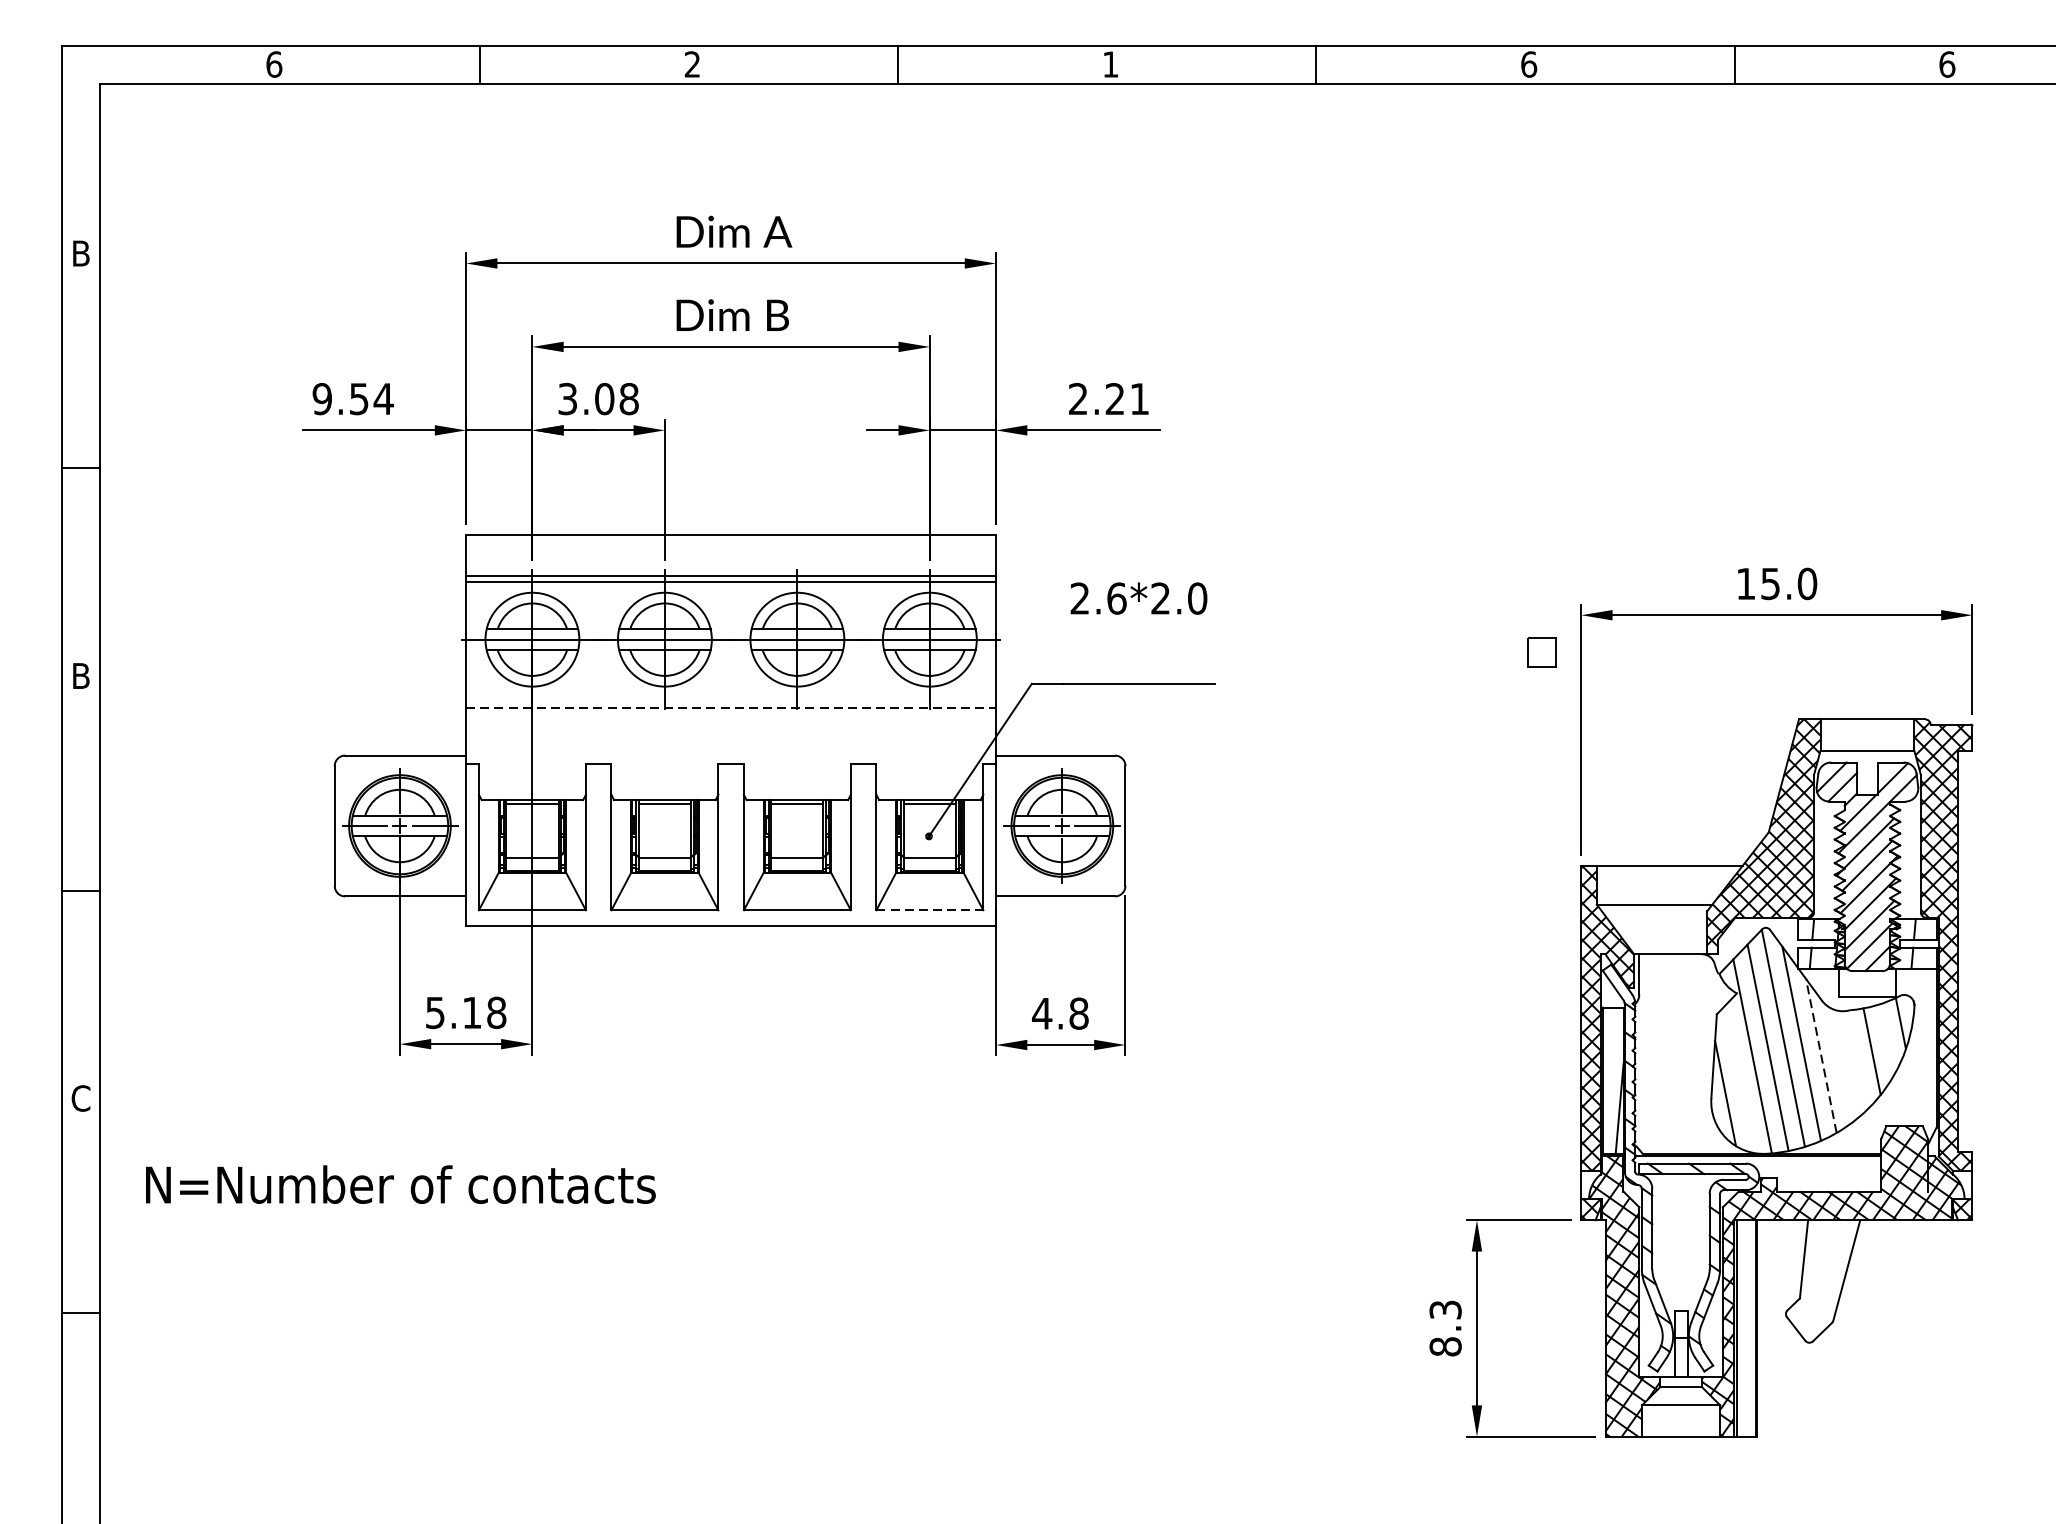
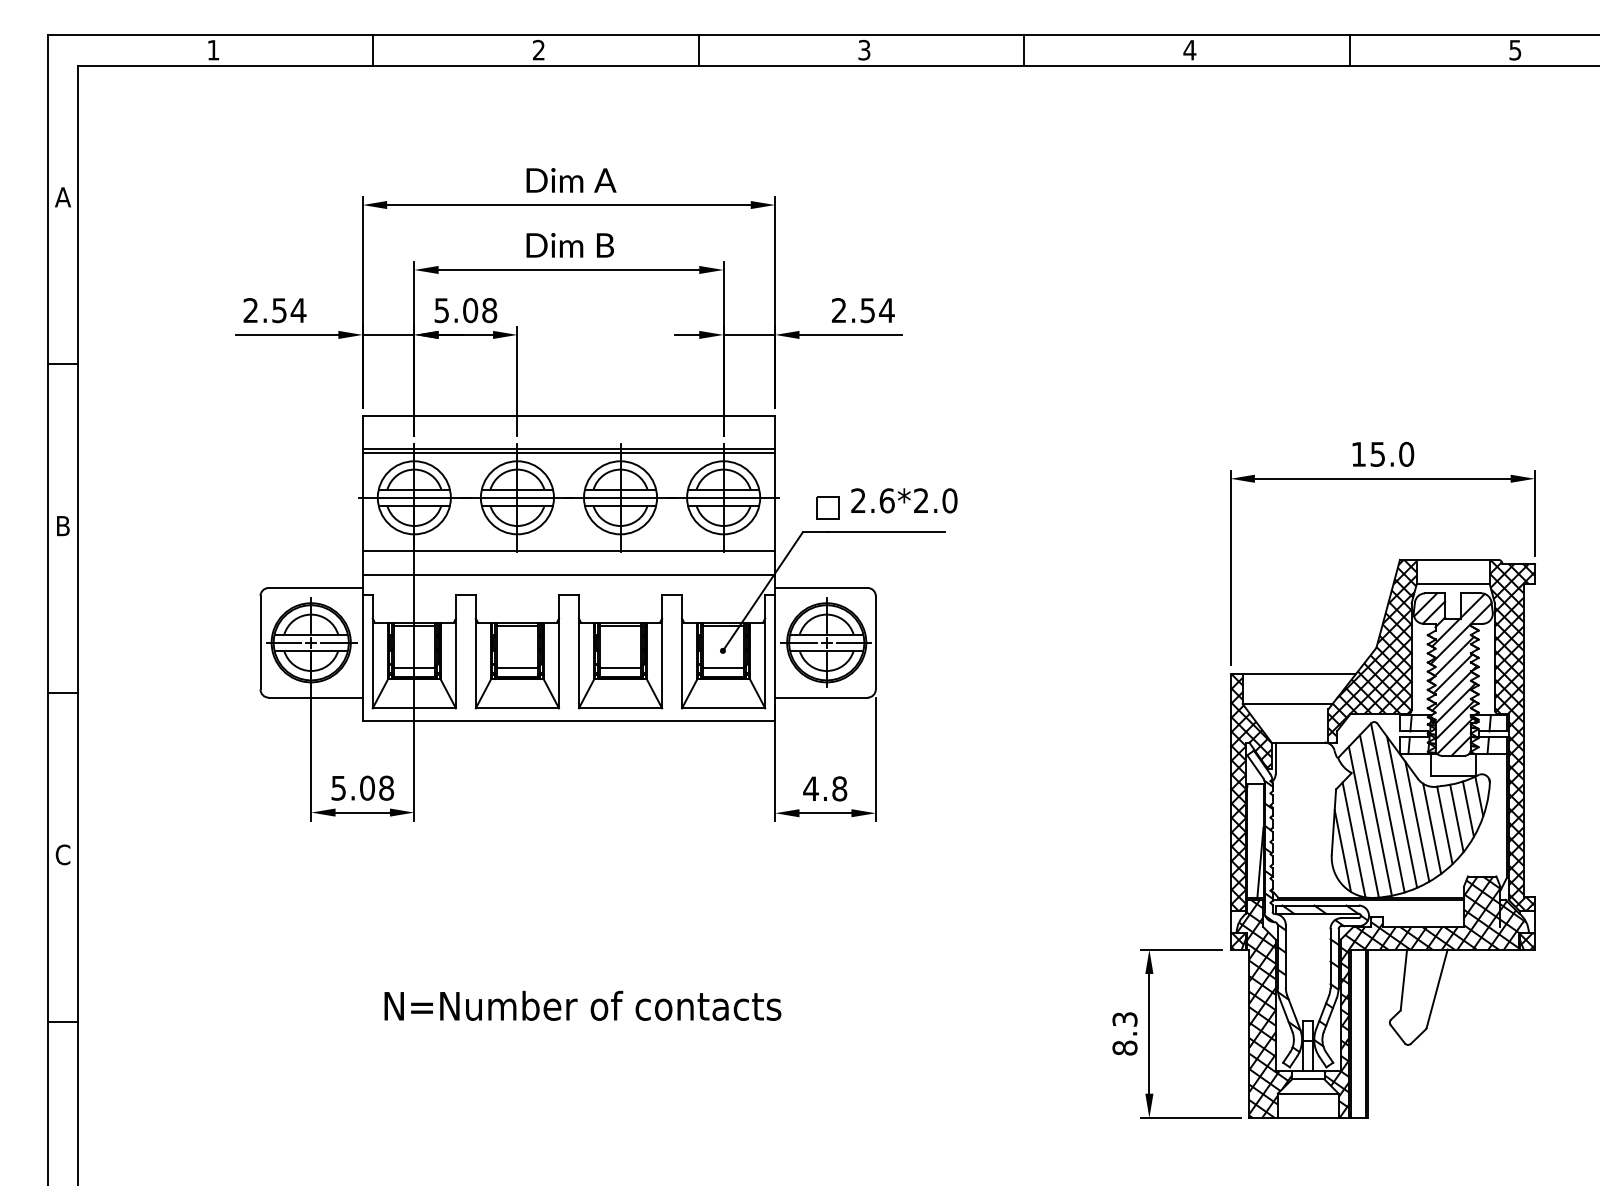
text: (274, 63) -> (213, 49), 6 -> 1
text: (1110, 63) -> (864, 49), 1 -> 3
text: (1528, 63) -> (1189, 49), 6 -> 4
text: (1947, 63) -> (1515, 49), 6 -> 5
text: (81, 253) -> (63, 197), B -> A
text: (321, 398) -> (250, 310), 9.54 -> 2.54
text: (568, 398) -> (442, 310), 3.08 -> 5.08
text: (1127, 398) -> (877, 310), 2.21 -> 2.54
text: (1139, 598) -> (904, 500), moved
part: (1541, 652) -> (827, 507), moved
line: (731, 708) -> (569, 551), dashed -> solid
line: (730, 738) -> (568, 574), added
line: (929, 910) -> (723, 708), dashed -> solid
text: (472, 1011) -> (367, 787), 5.18 -> 5.08
line: (1885, 1038) -> (1467, 808), added
line: (1821, 1055) -> (1417, 821), dashed -> solid
line: (1856, 1060) -> (1444, 825), added
line: (1840, 1064) -> (1432, 828), added
line: (1739, 1078) -> (1353, 839), added
text: (400, 1184) -> (582, 1005), moved

